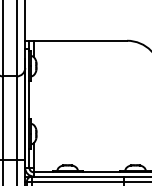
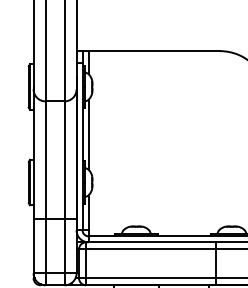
line: (33, 99) -> (88, 134), added

